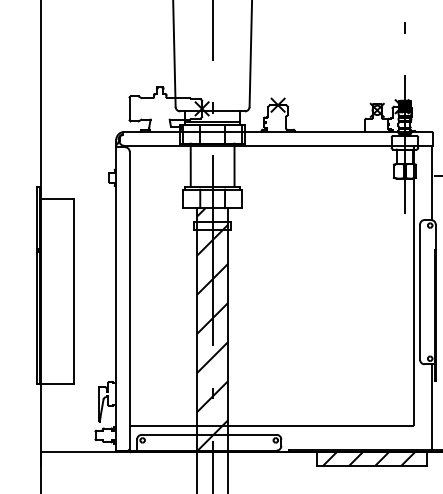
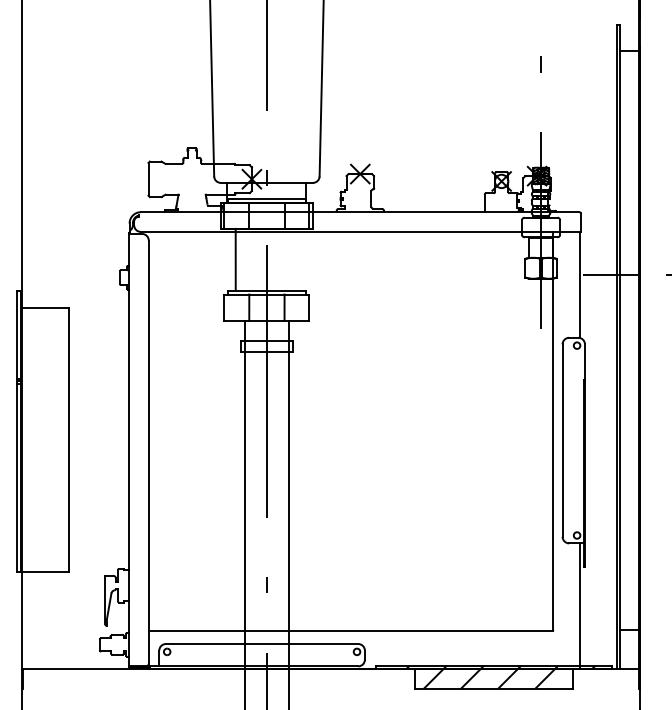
line: (234, 165) -> (298, 259), removed
hatch: (212, 329) -> (266, 493), removed

